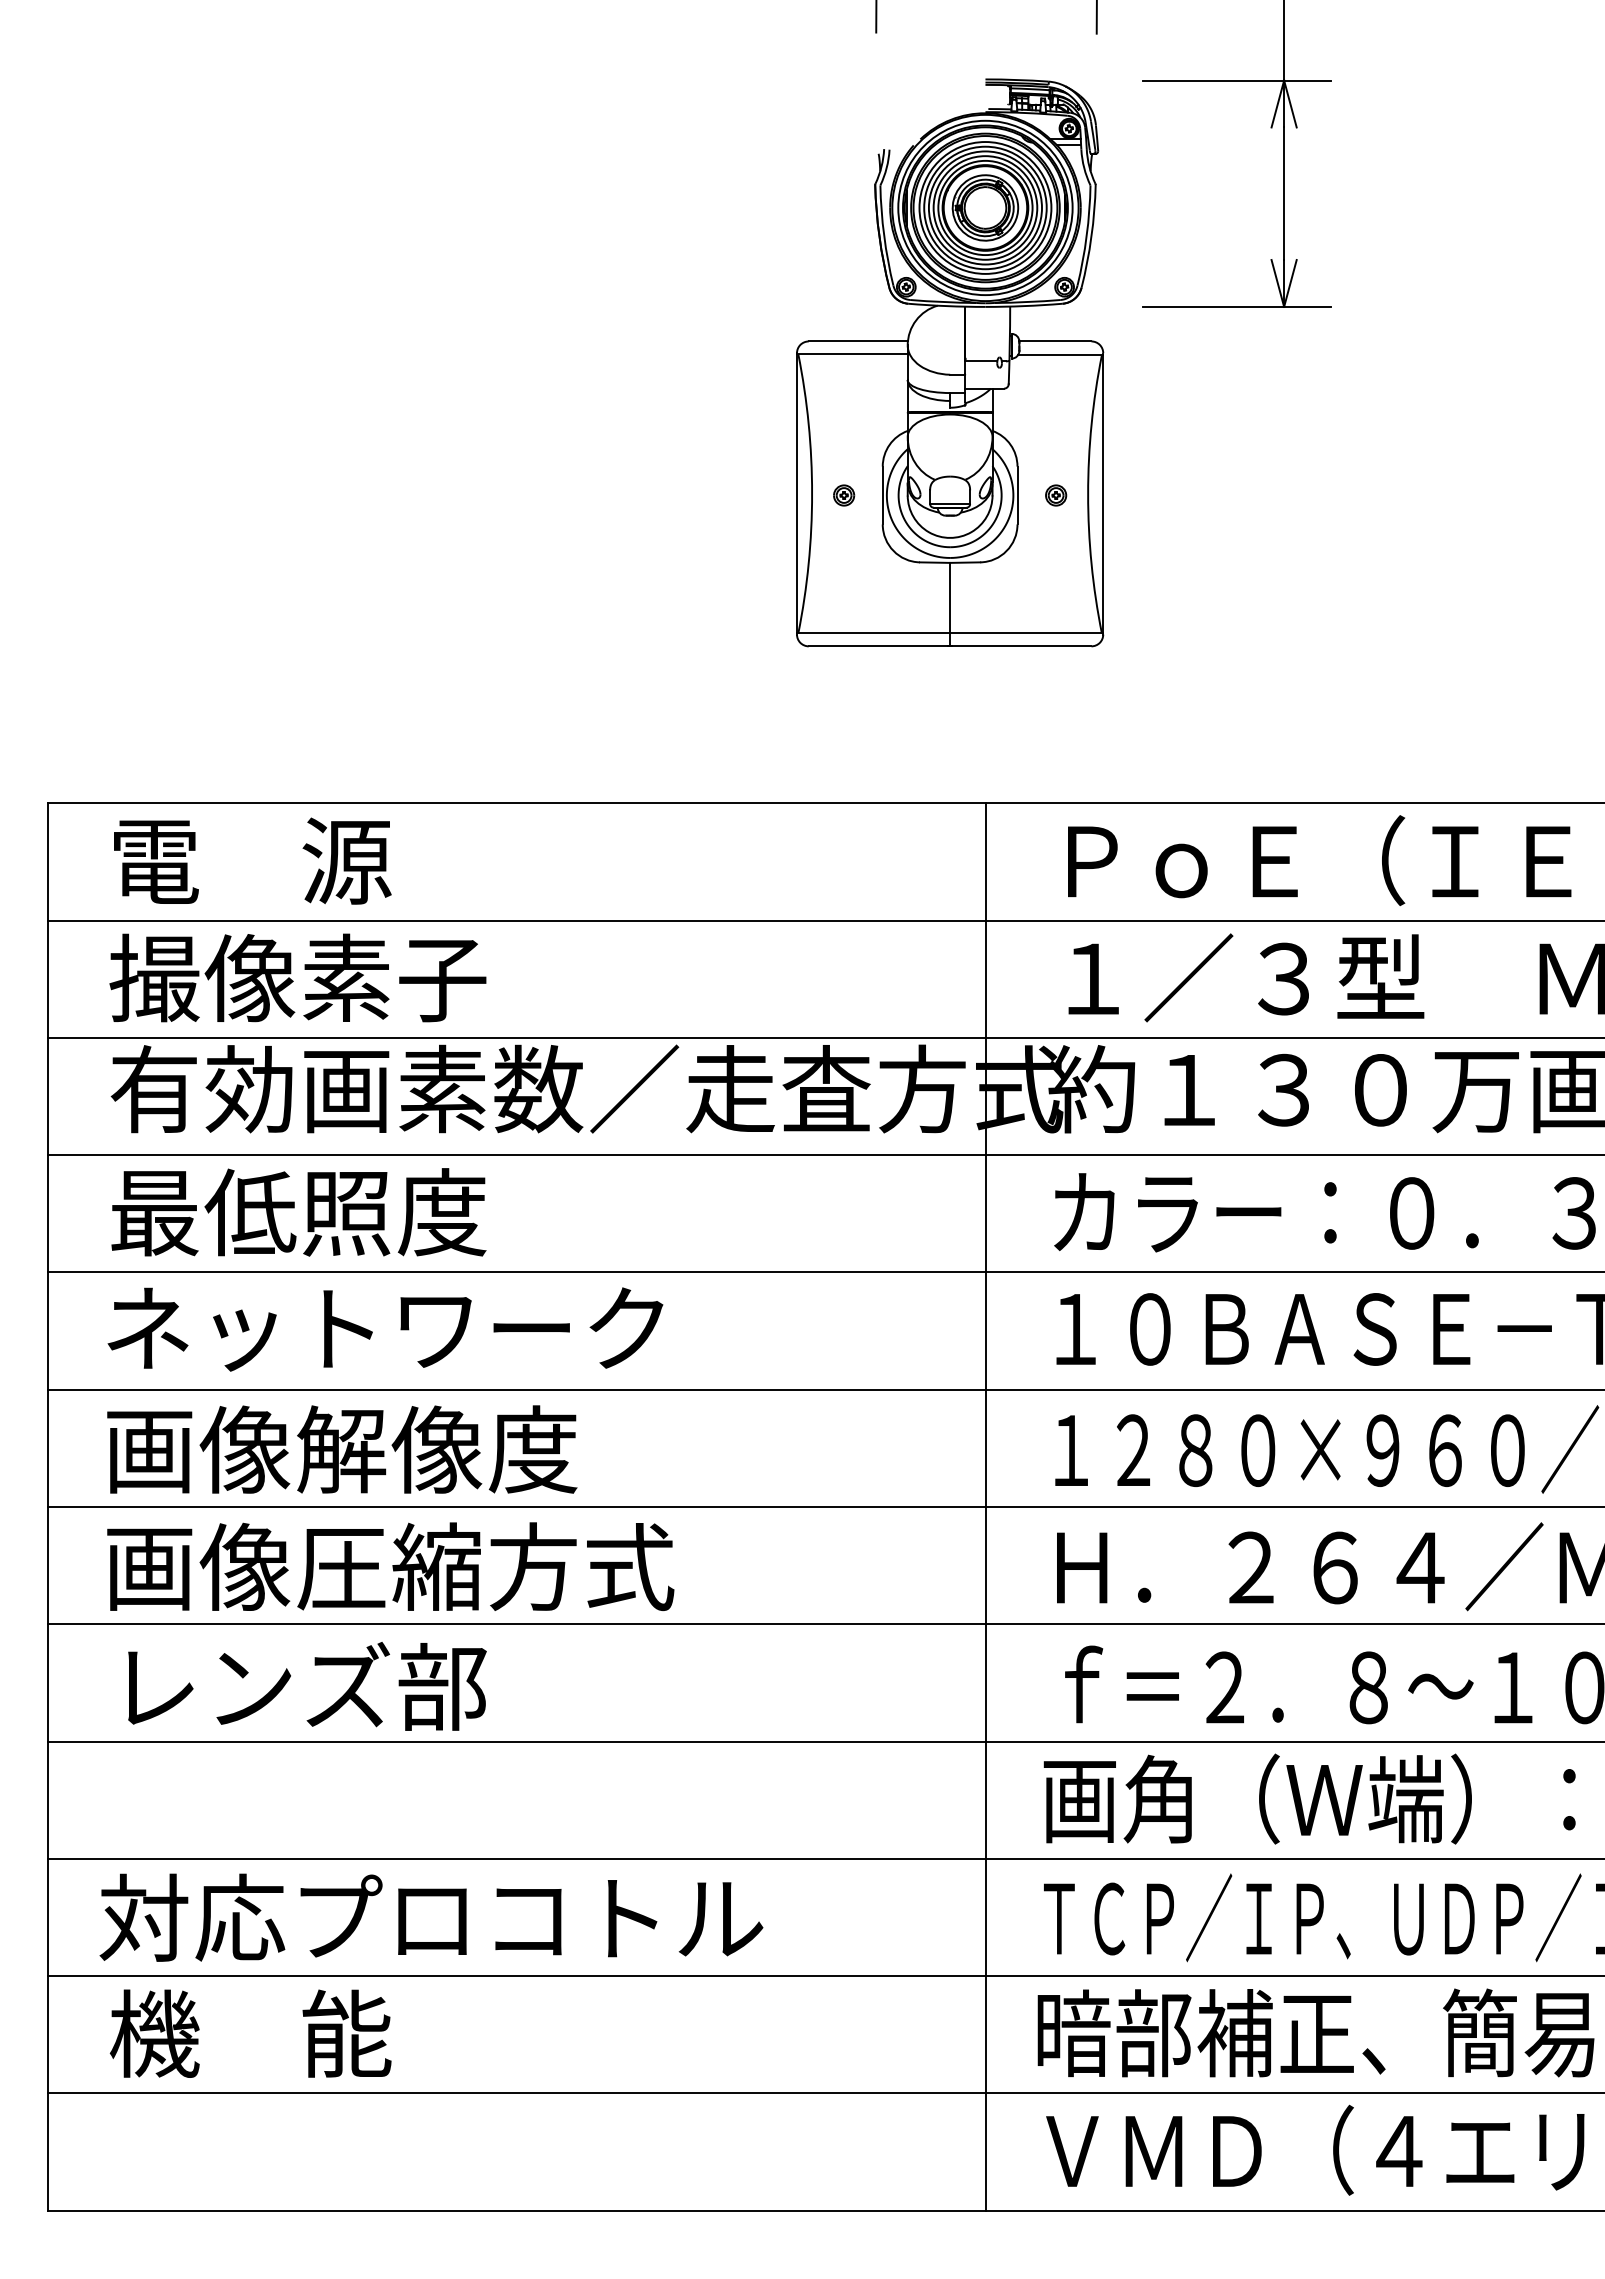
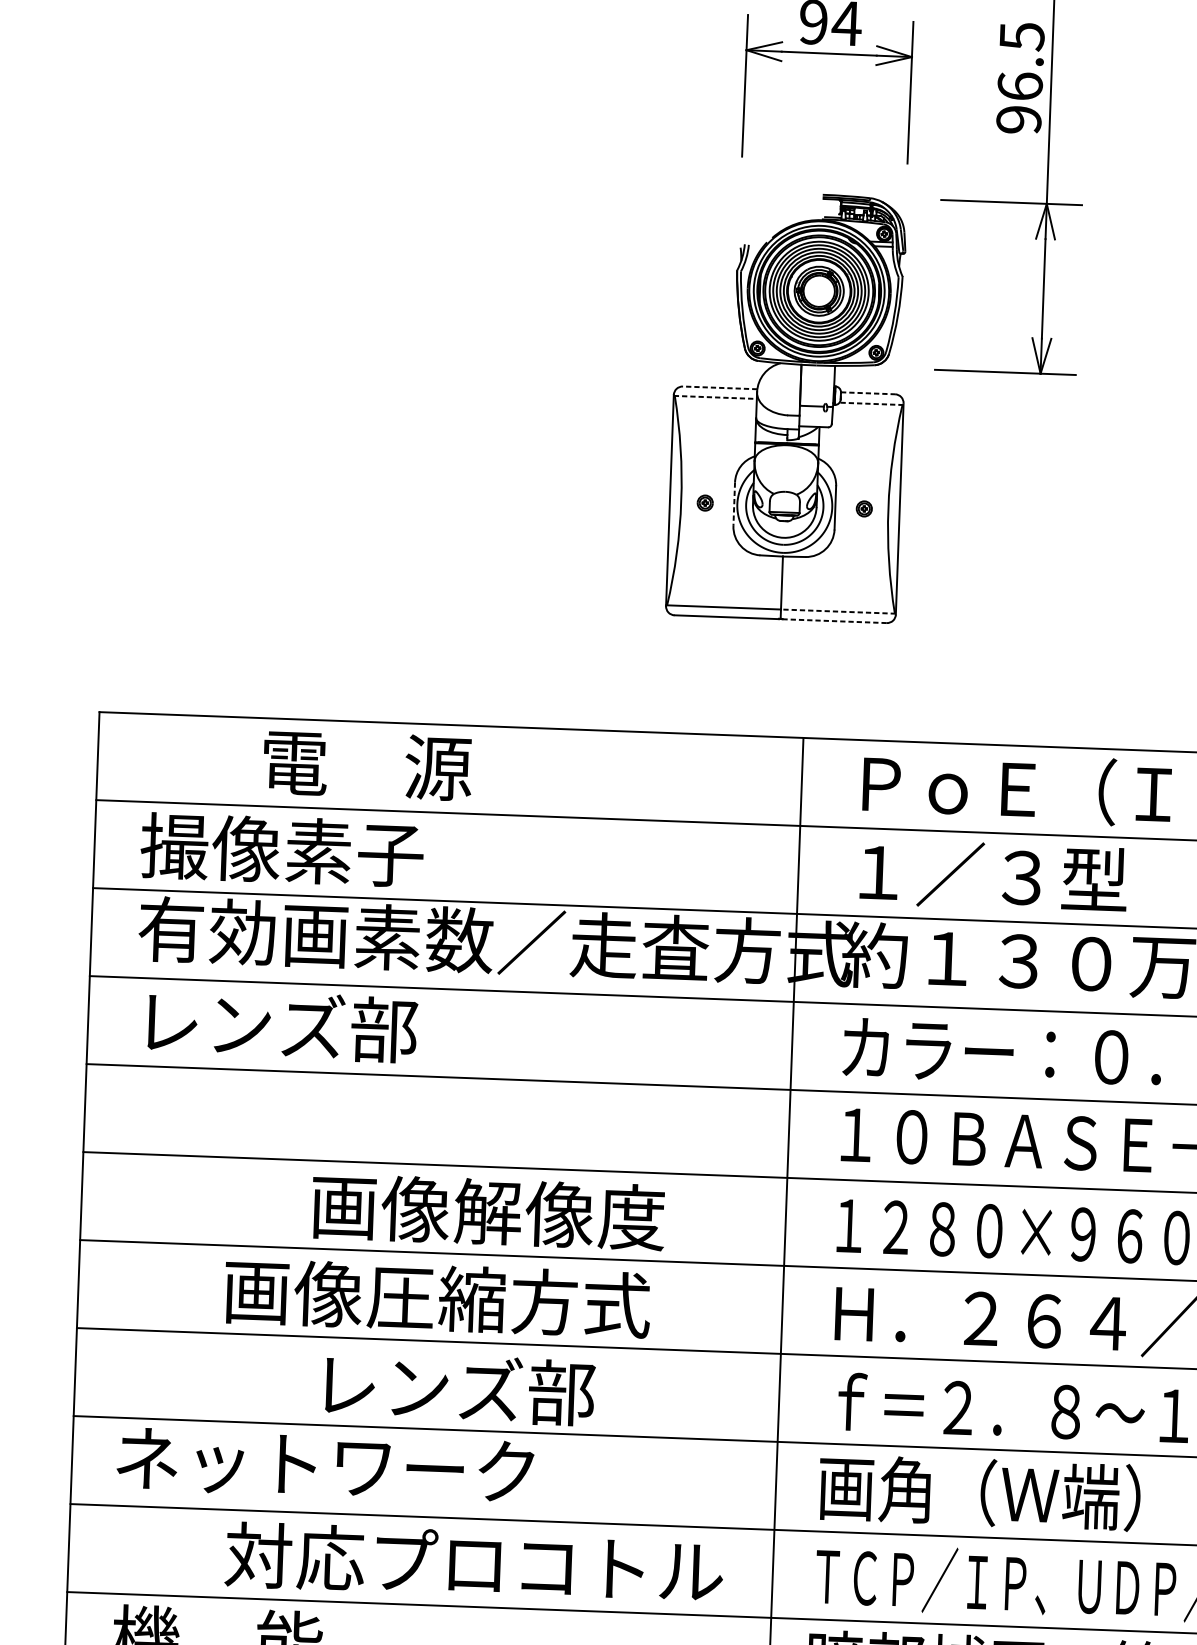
line: (858, 341) -> (720, 387), solid -> dashed
line: (1055, 341) -> (868, 393), solid -> dashed
line: (852, 354) -> (715, 397), solid -> dashed
line: (1060, 355) -> (871, 404), solid -> dashed
line: (882, 495) -> (734, 504), solid -> dashed
line: (1026, 633) -> (838, 611), solid -> dashed
line: (1022, 646) -> (834, 621), solid -> dashed
text: (252, 860) -> (367, 764), moved
text: (298, 1211) -> (276, 1025), 最低照度 -> レンズ部
text: (385, 1329) -> (325, 1465), moved
text: (342, 1449) -> (488, 1211), moved
text: (390, 1566) -> (437, 1297), moved
text: (307, 1686) -> (460, 1388), moved
text: (431, 1917) -> (474, 1562), moved

